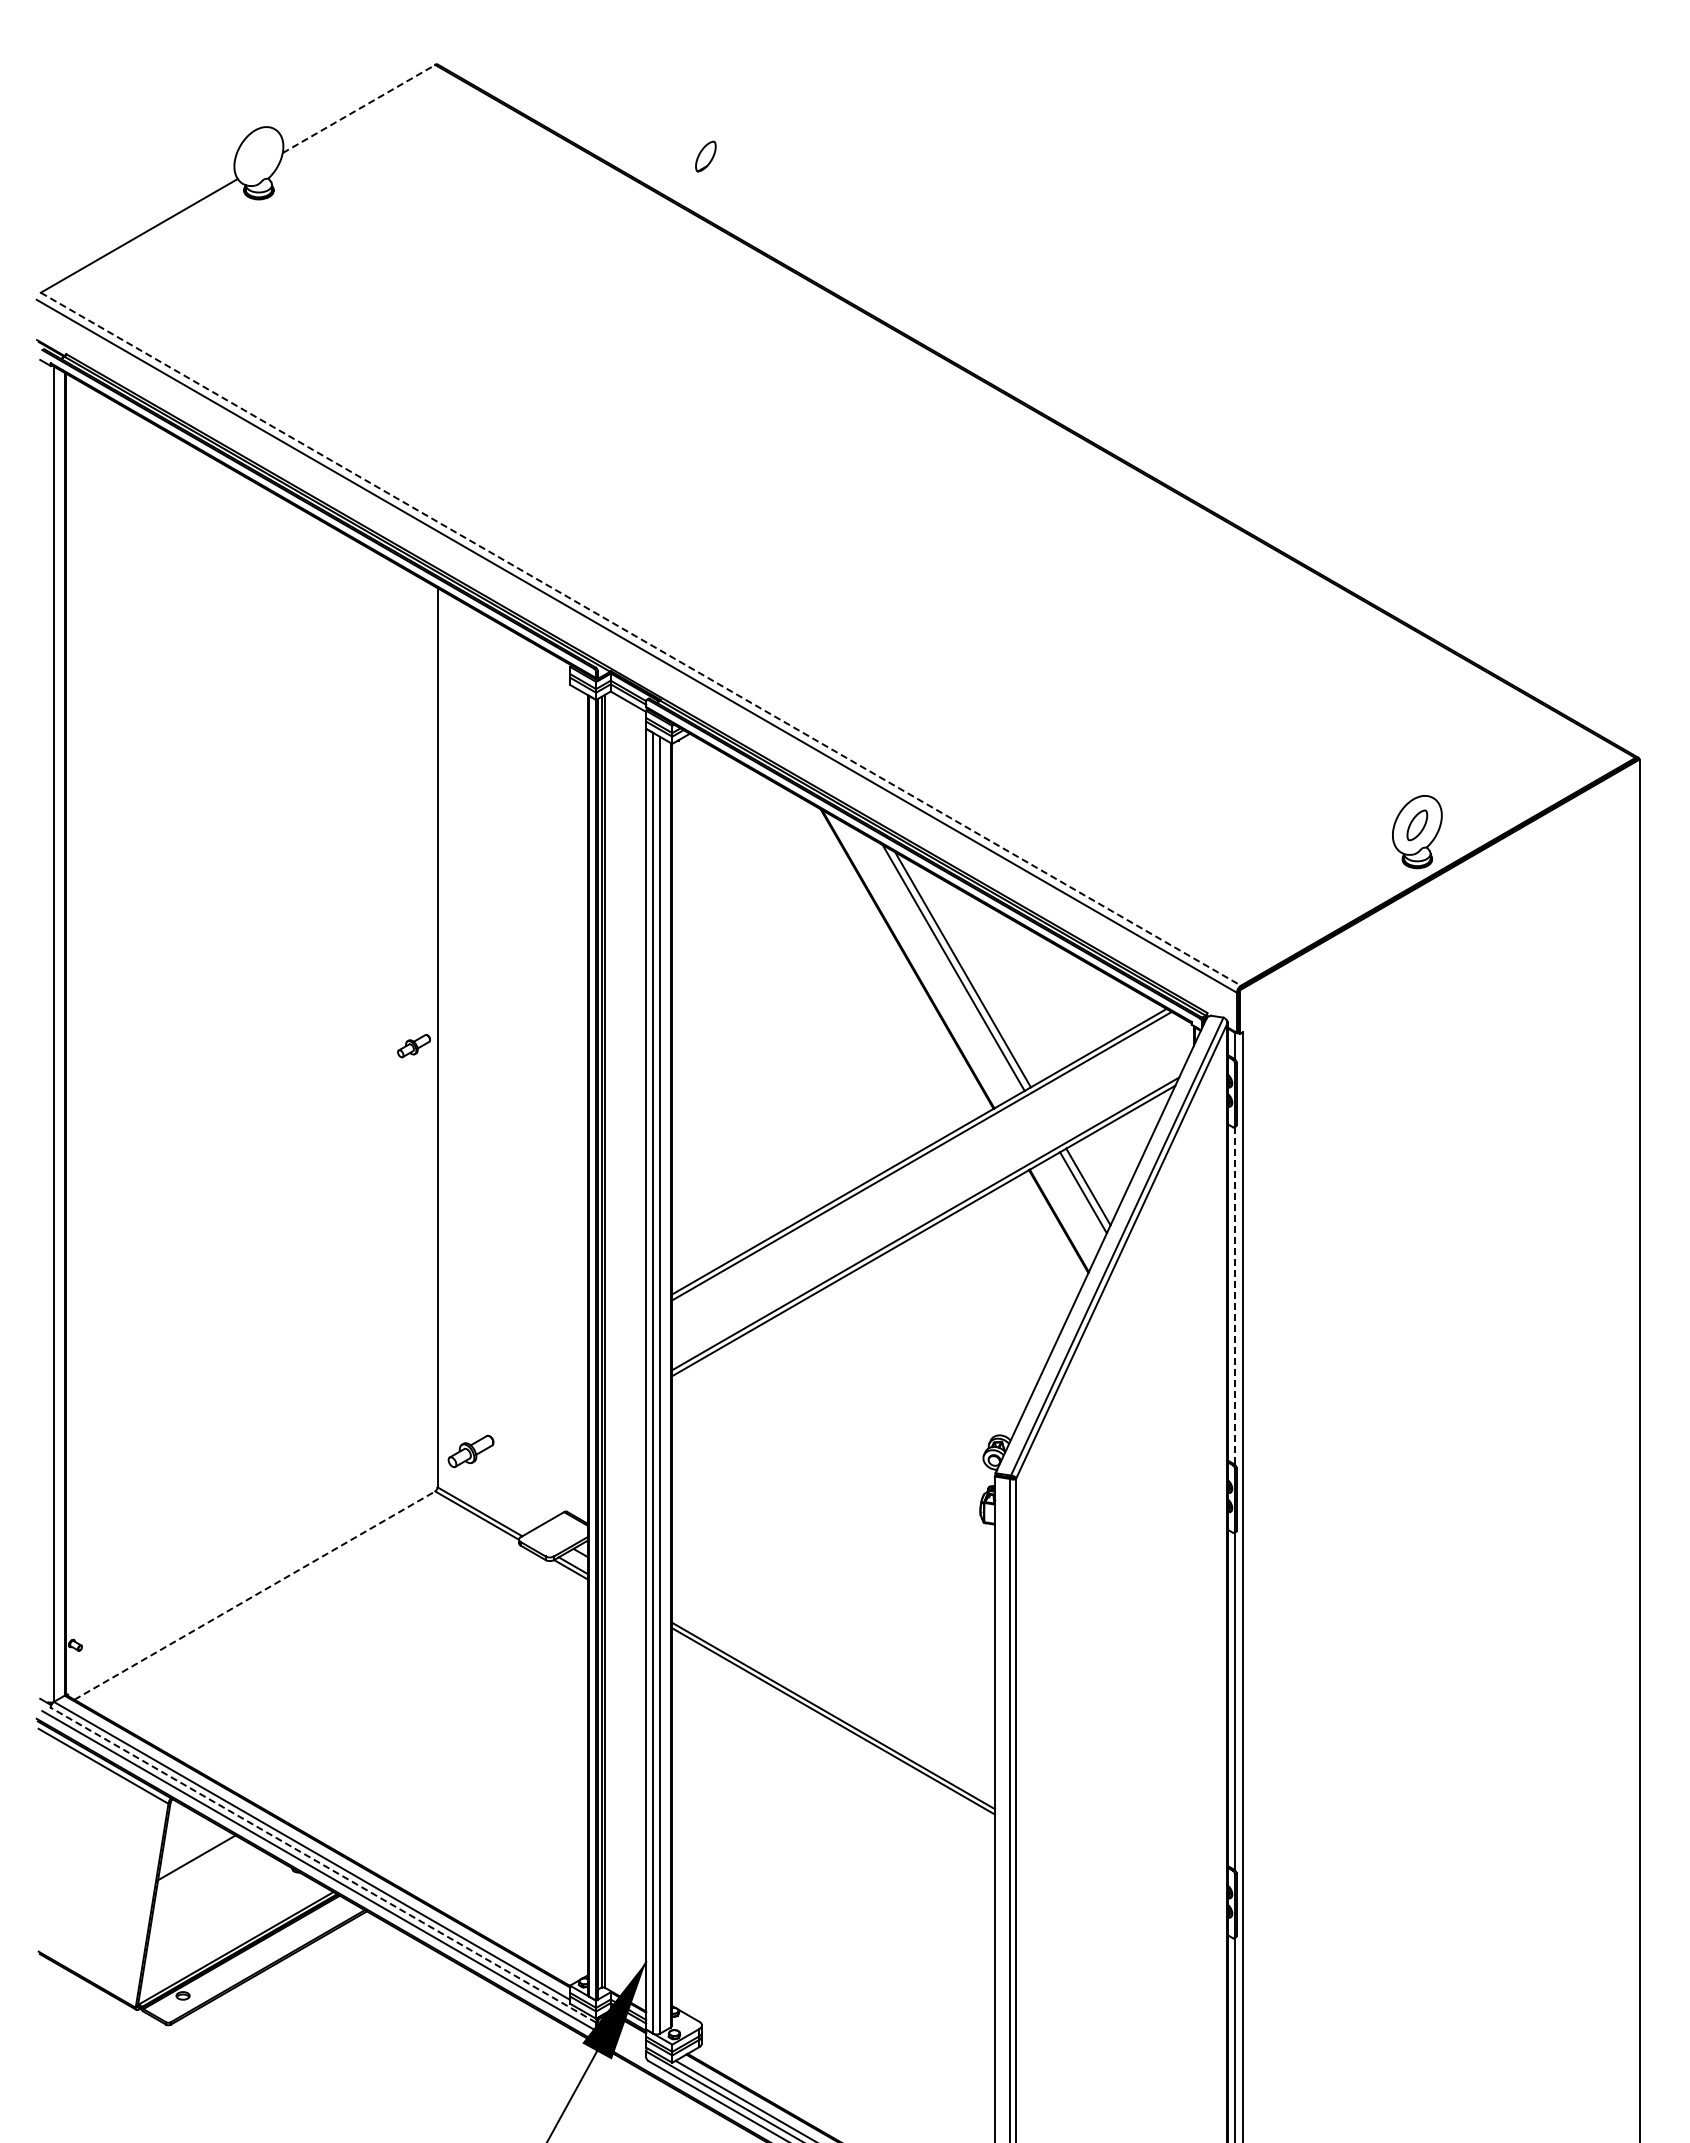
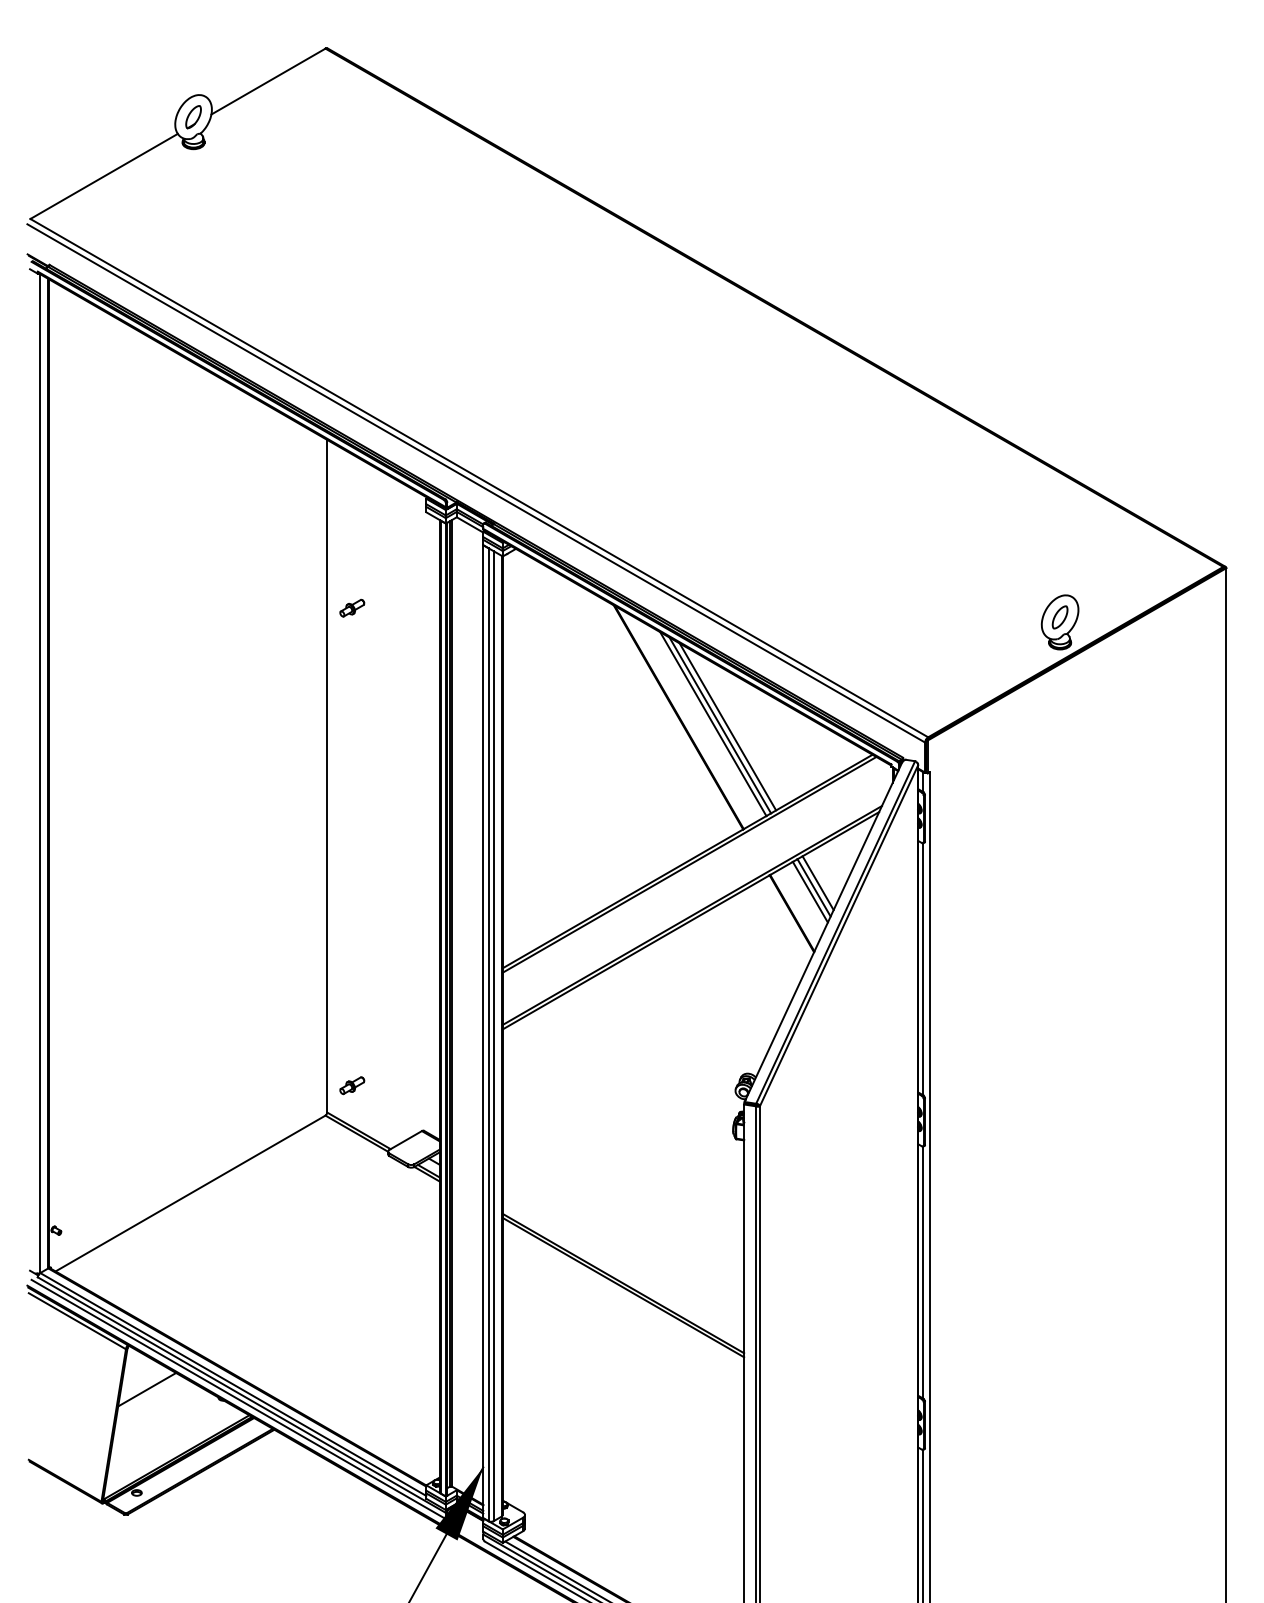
line: (359, 108) -> (268, 81), dashed -> solid
part: (705, 156) -> (193, 117), moved
line: (640, 639) -> (479, 478), dashed -> solid
line: (972, 971) -> (727, 726), added
part: (413, 1046) -> (351, 608), moved
line: (1093, 1180) -> (817, 883), added
line: (1234, 1295) -> (923, 969), dashed -> solid
part: (470, 1451) -> (351, 1085), size x0.71
line: (255, 1595) -> (191, 1193), dashed -> solid
line: (323, 1865) -> (241, 1395), dashed -> solid

